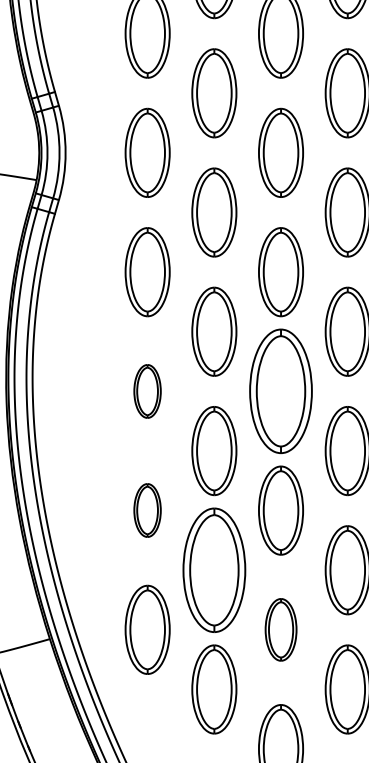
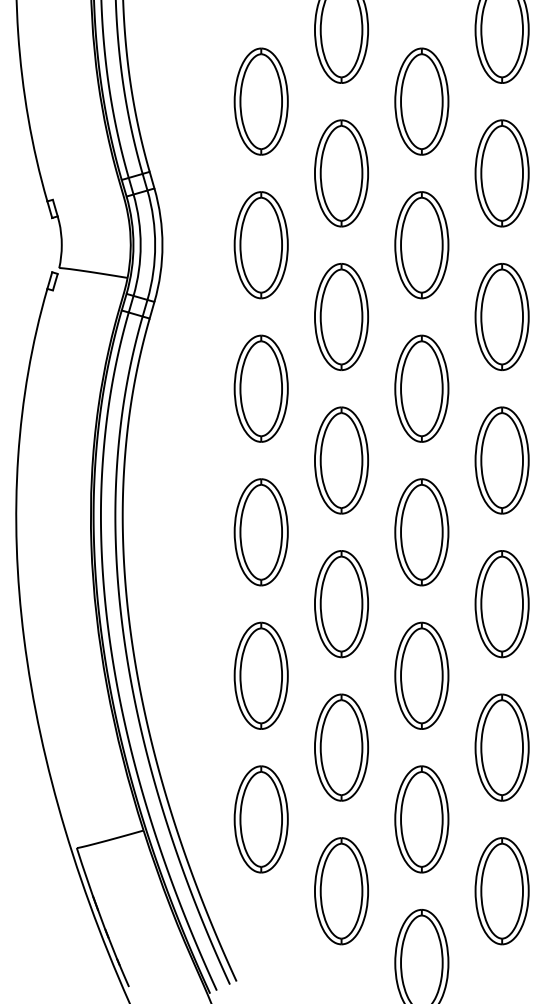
part: (147, 391) -> (260, 532), size x1.67
part: (280, 391) -> (421, 532), size x0.71
part: (147, 510) -> (260, 675), size x1.67
part: (214, 570) -> (341, 747), size x0.71
part: (280, 629) -> (421, 819), size x1.43

